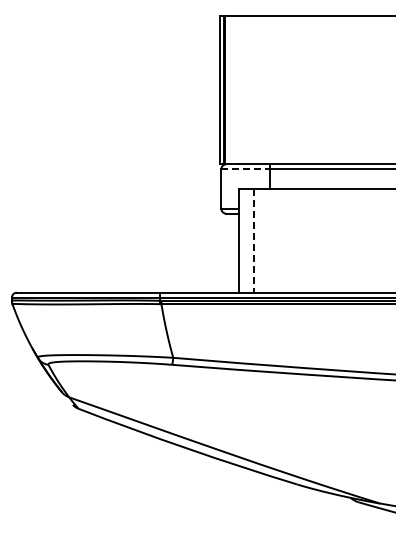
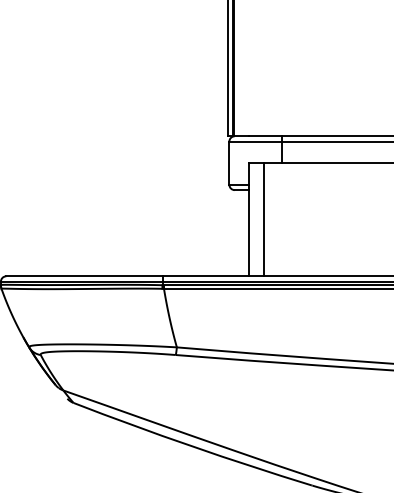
line: (246, 169) -> (256, 141), dashed -> solid
line: (253, 240) -> (264, 219), dashed -> solid

